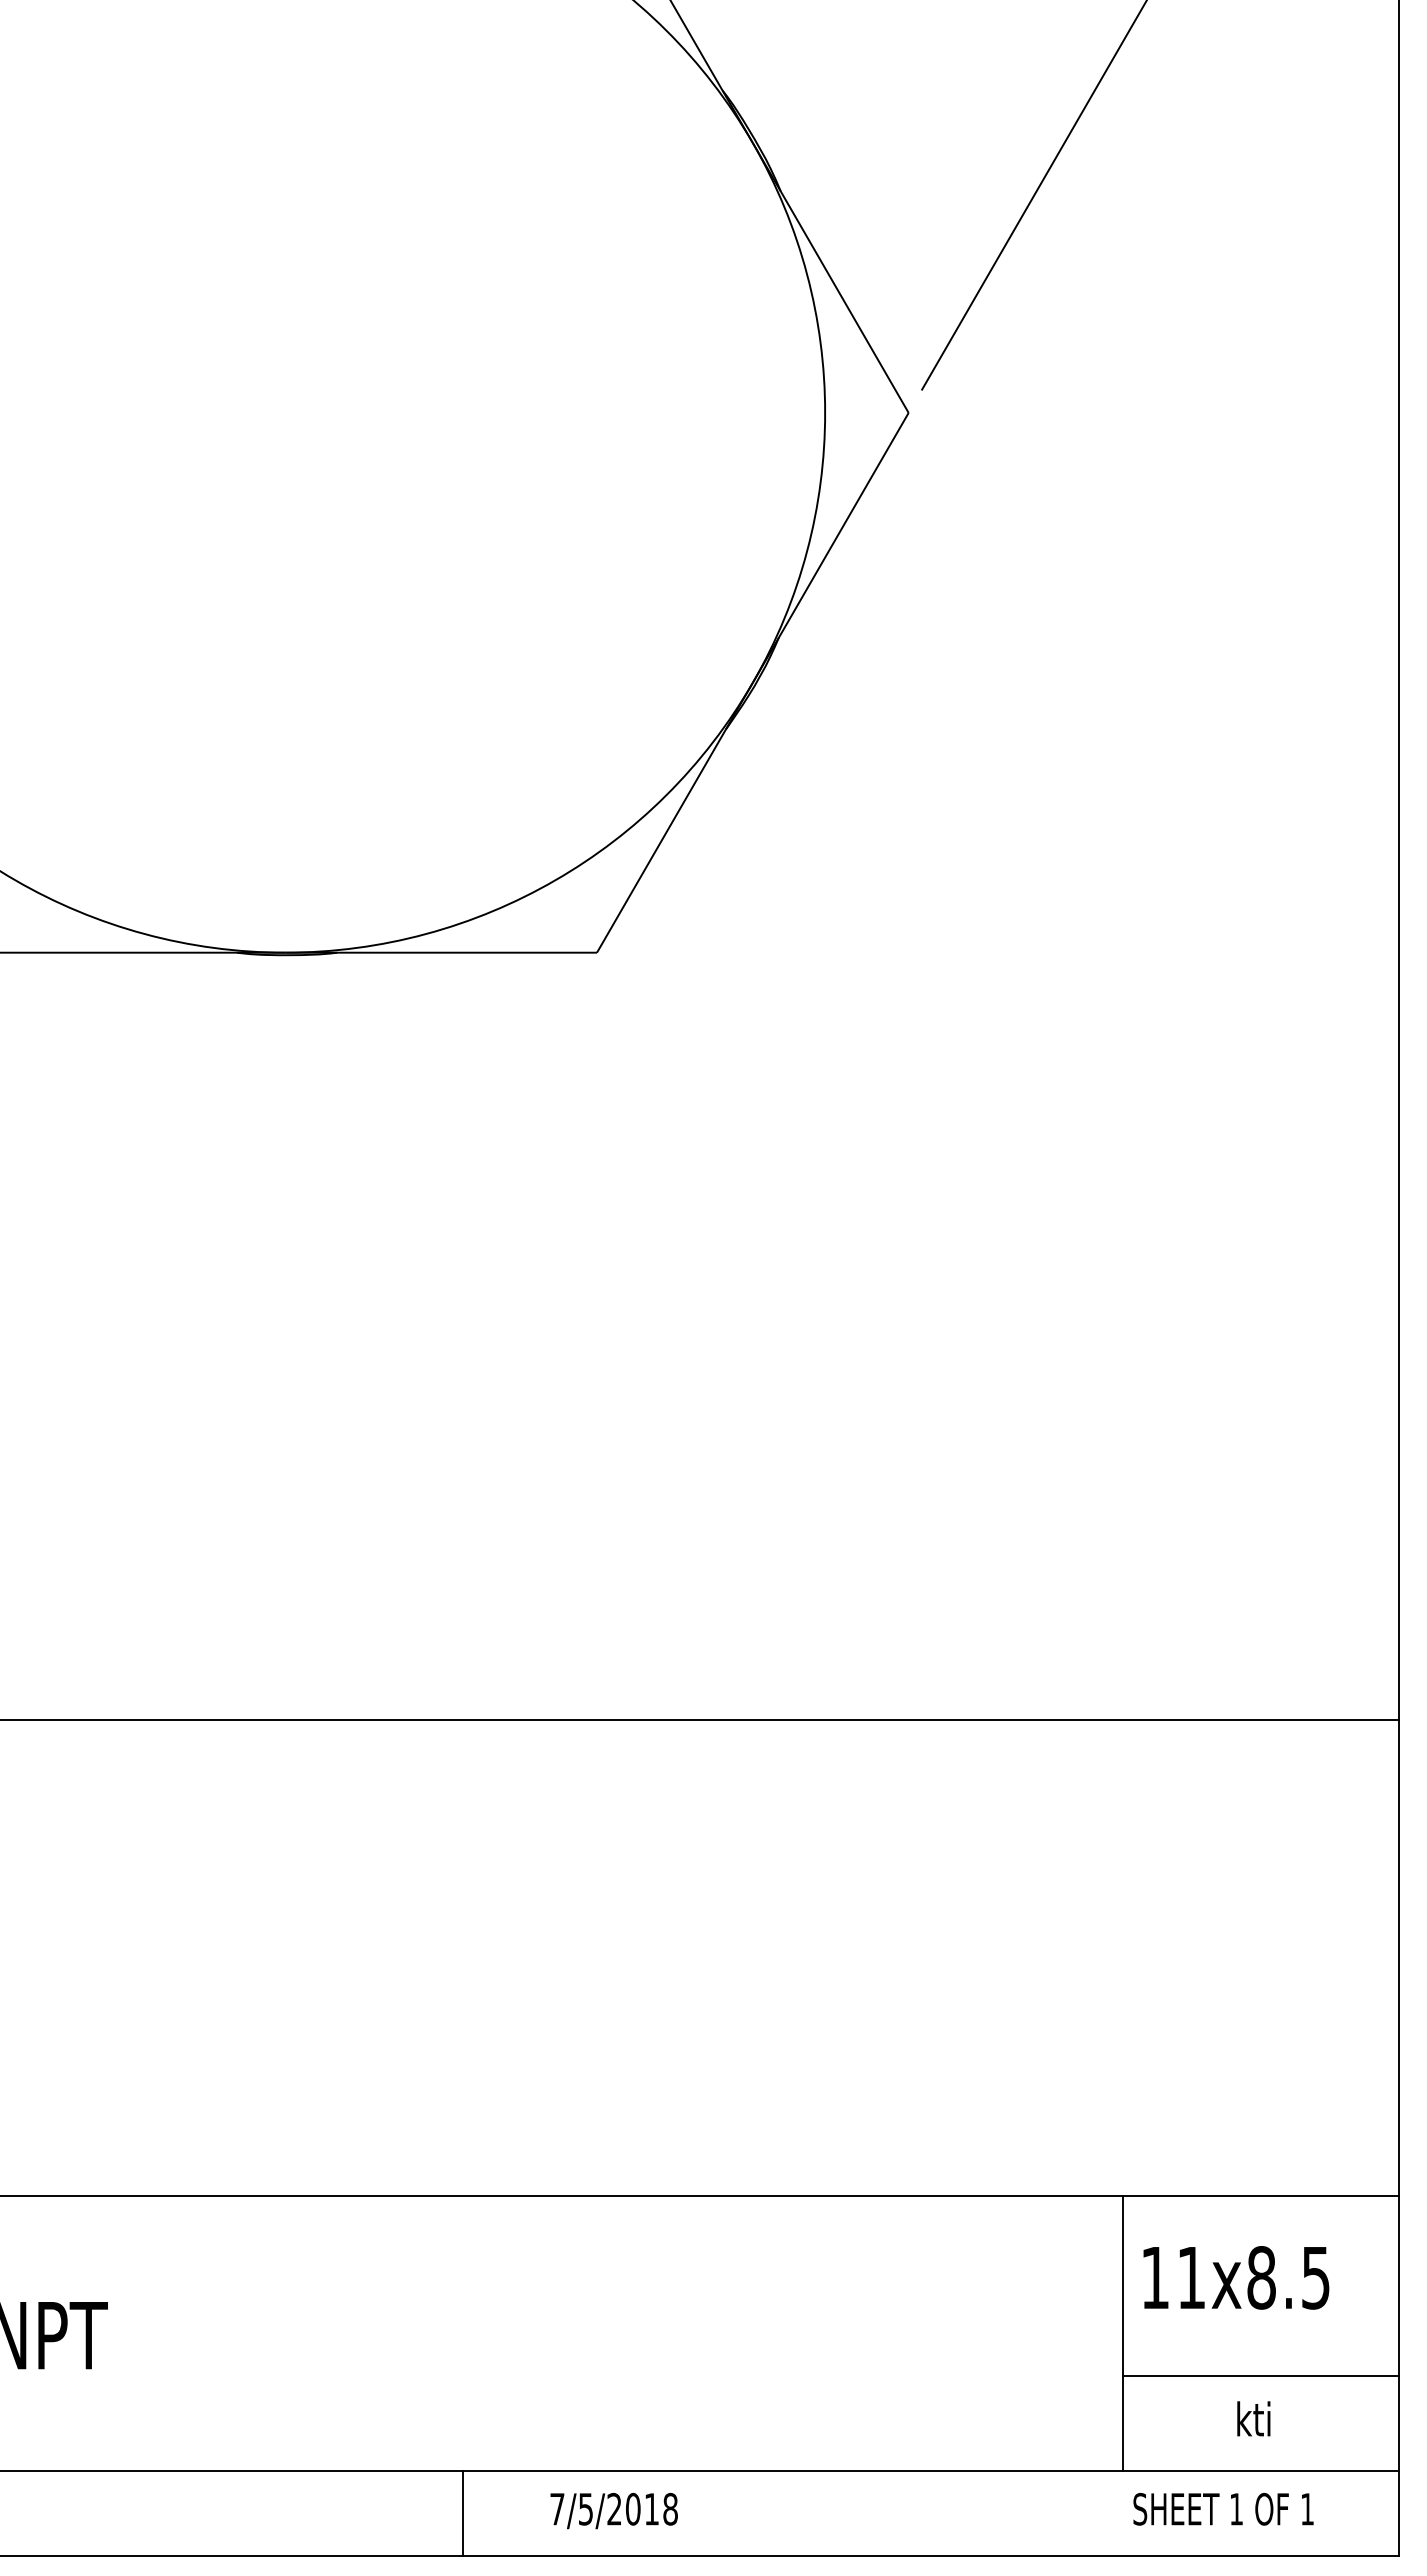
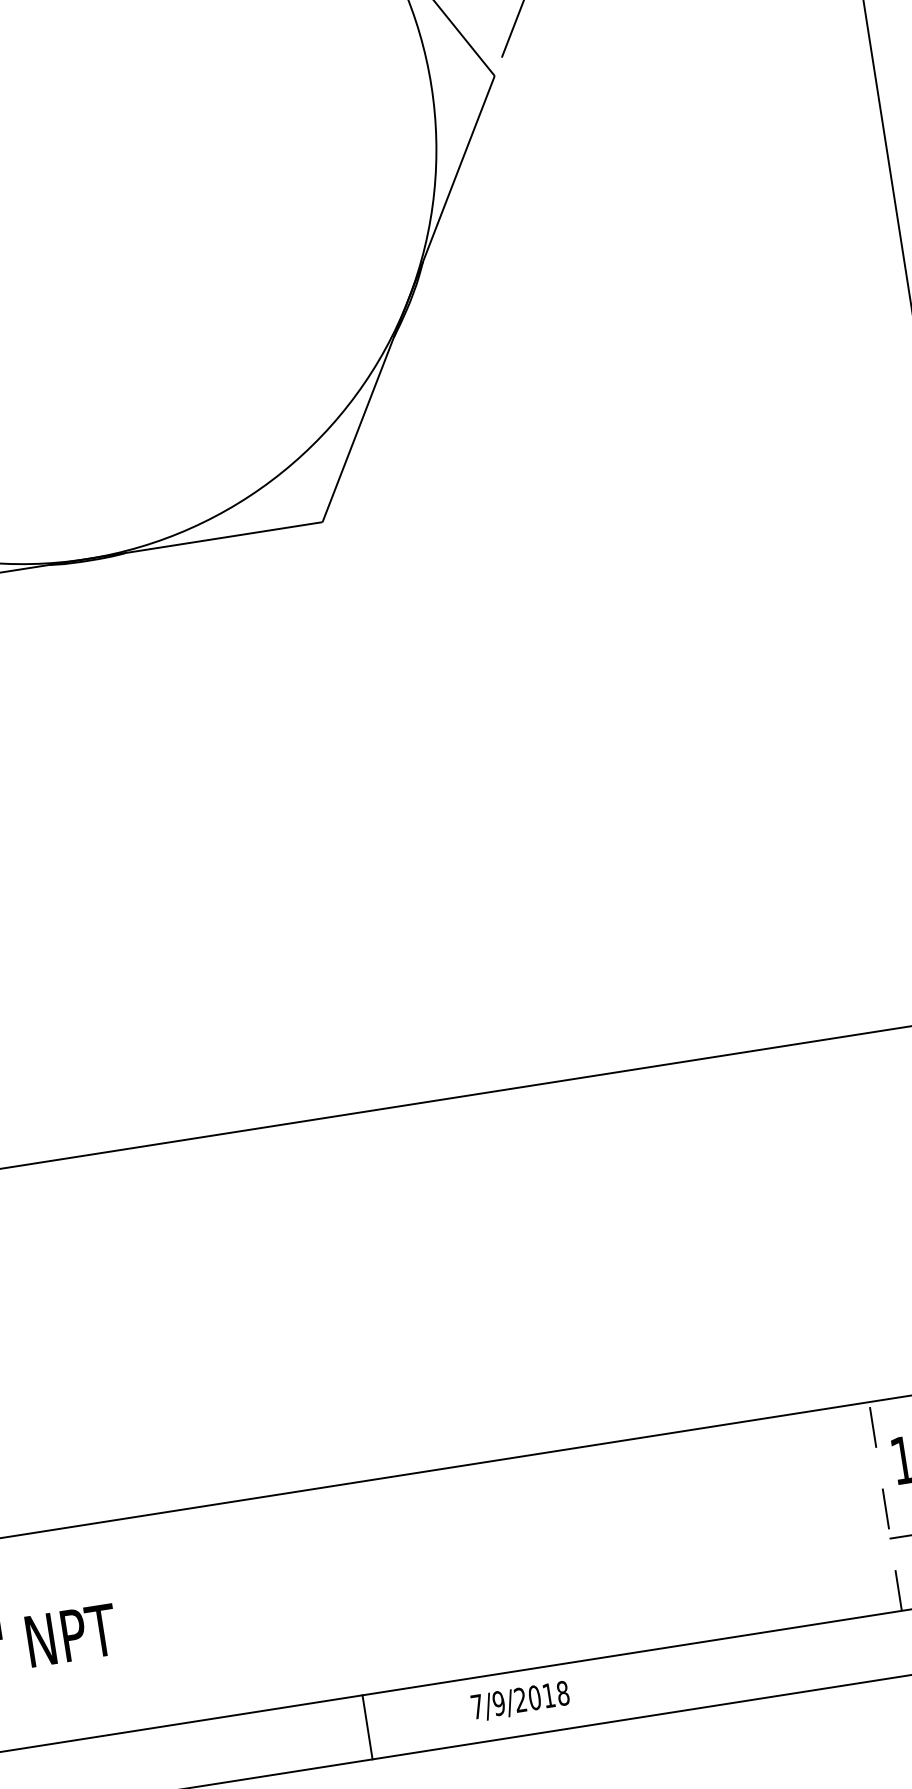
line: (1123, 2333) -> (885, 1506), solid -> dashed
text: (585, 2508) -> (498, 1702), 7/5/2018 -> 7/9/2018
line: (462, 2513) -> (367, 1727), moved

